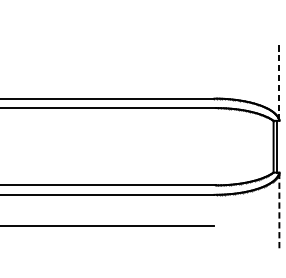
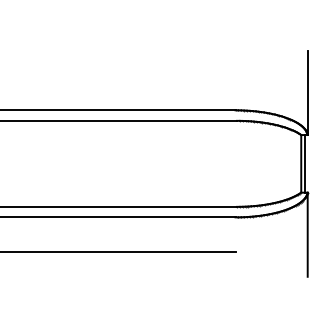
line: (279, 82) -> (307, 92), dashed -> solid
line: (279, 210) -> (307, 234), dashed -> solid

